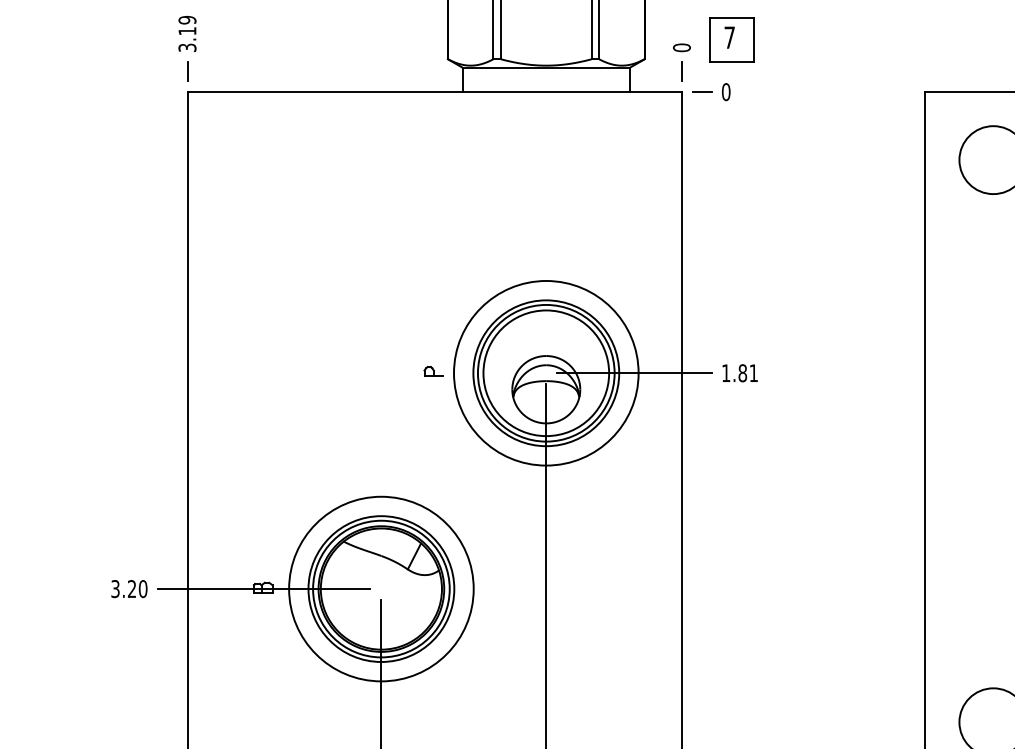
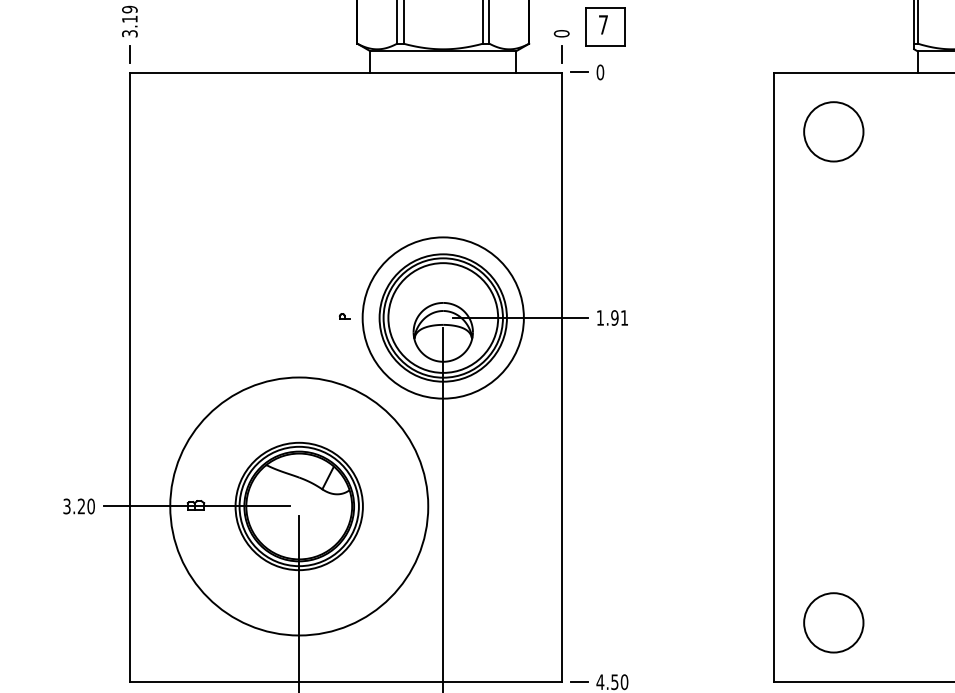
part: (433, 371) -> (344, 316), size x0.6
text: (742, 372) -> (614, 317), 1.81 -> 1.91
circle: (380, 589) -> (298, 506), size x1.6

